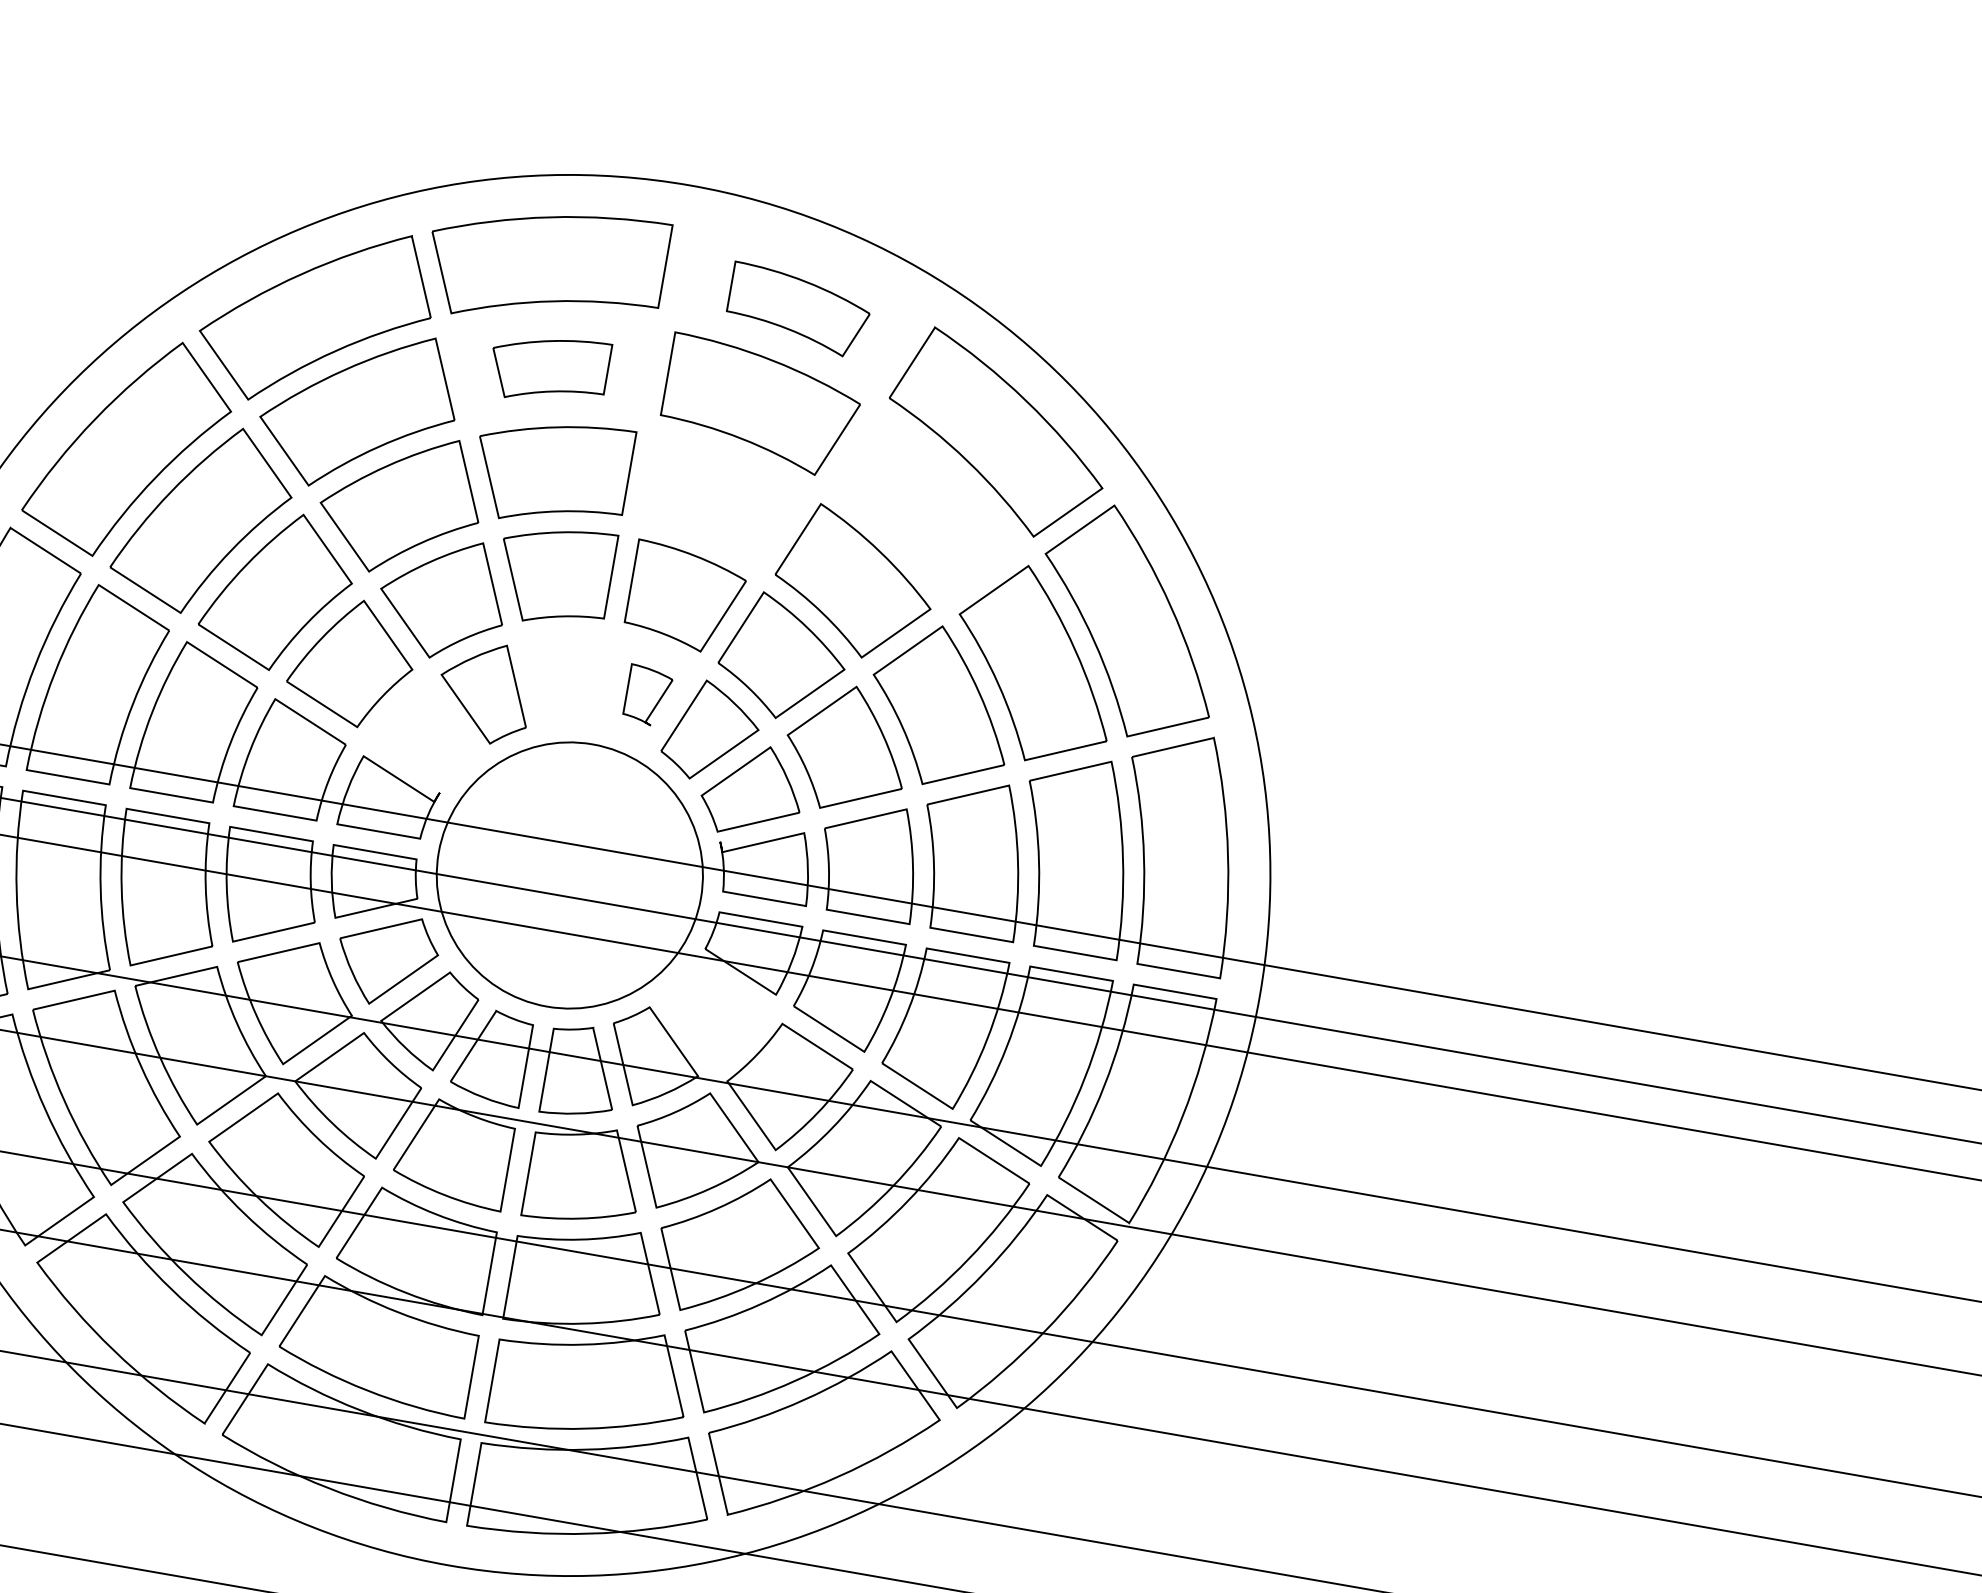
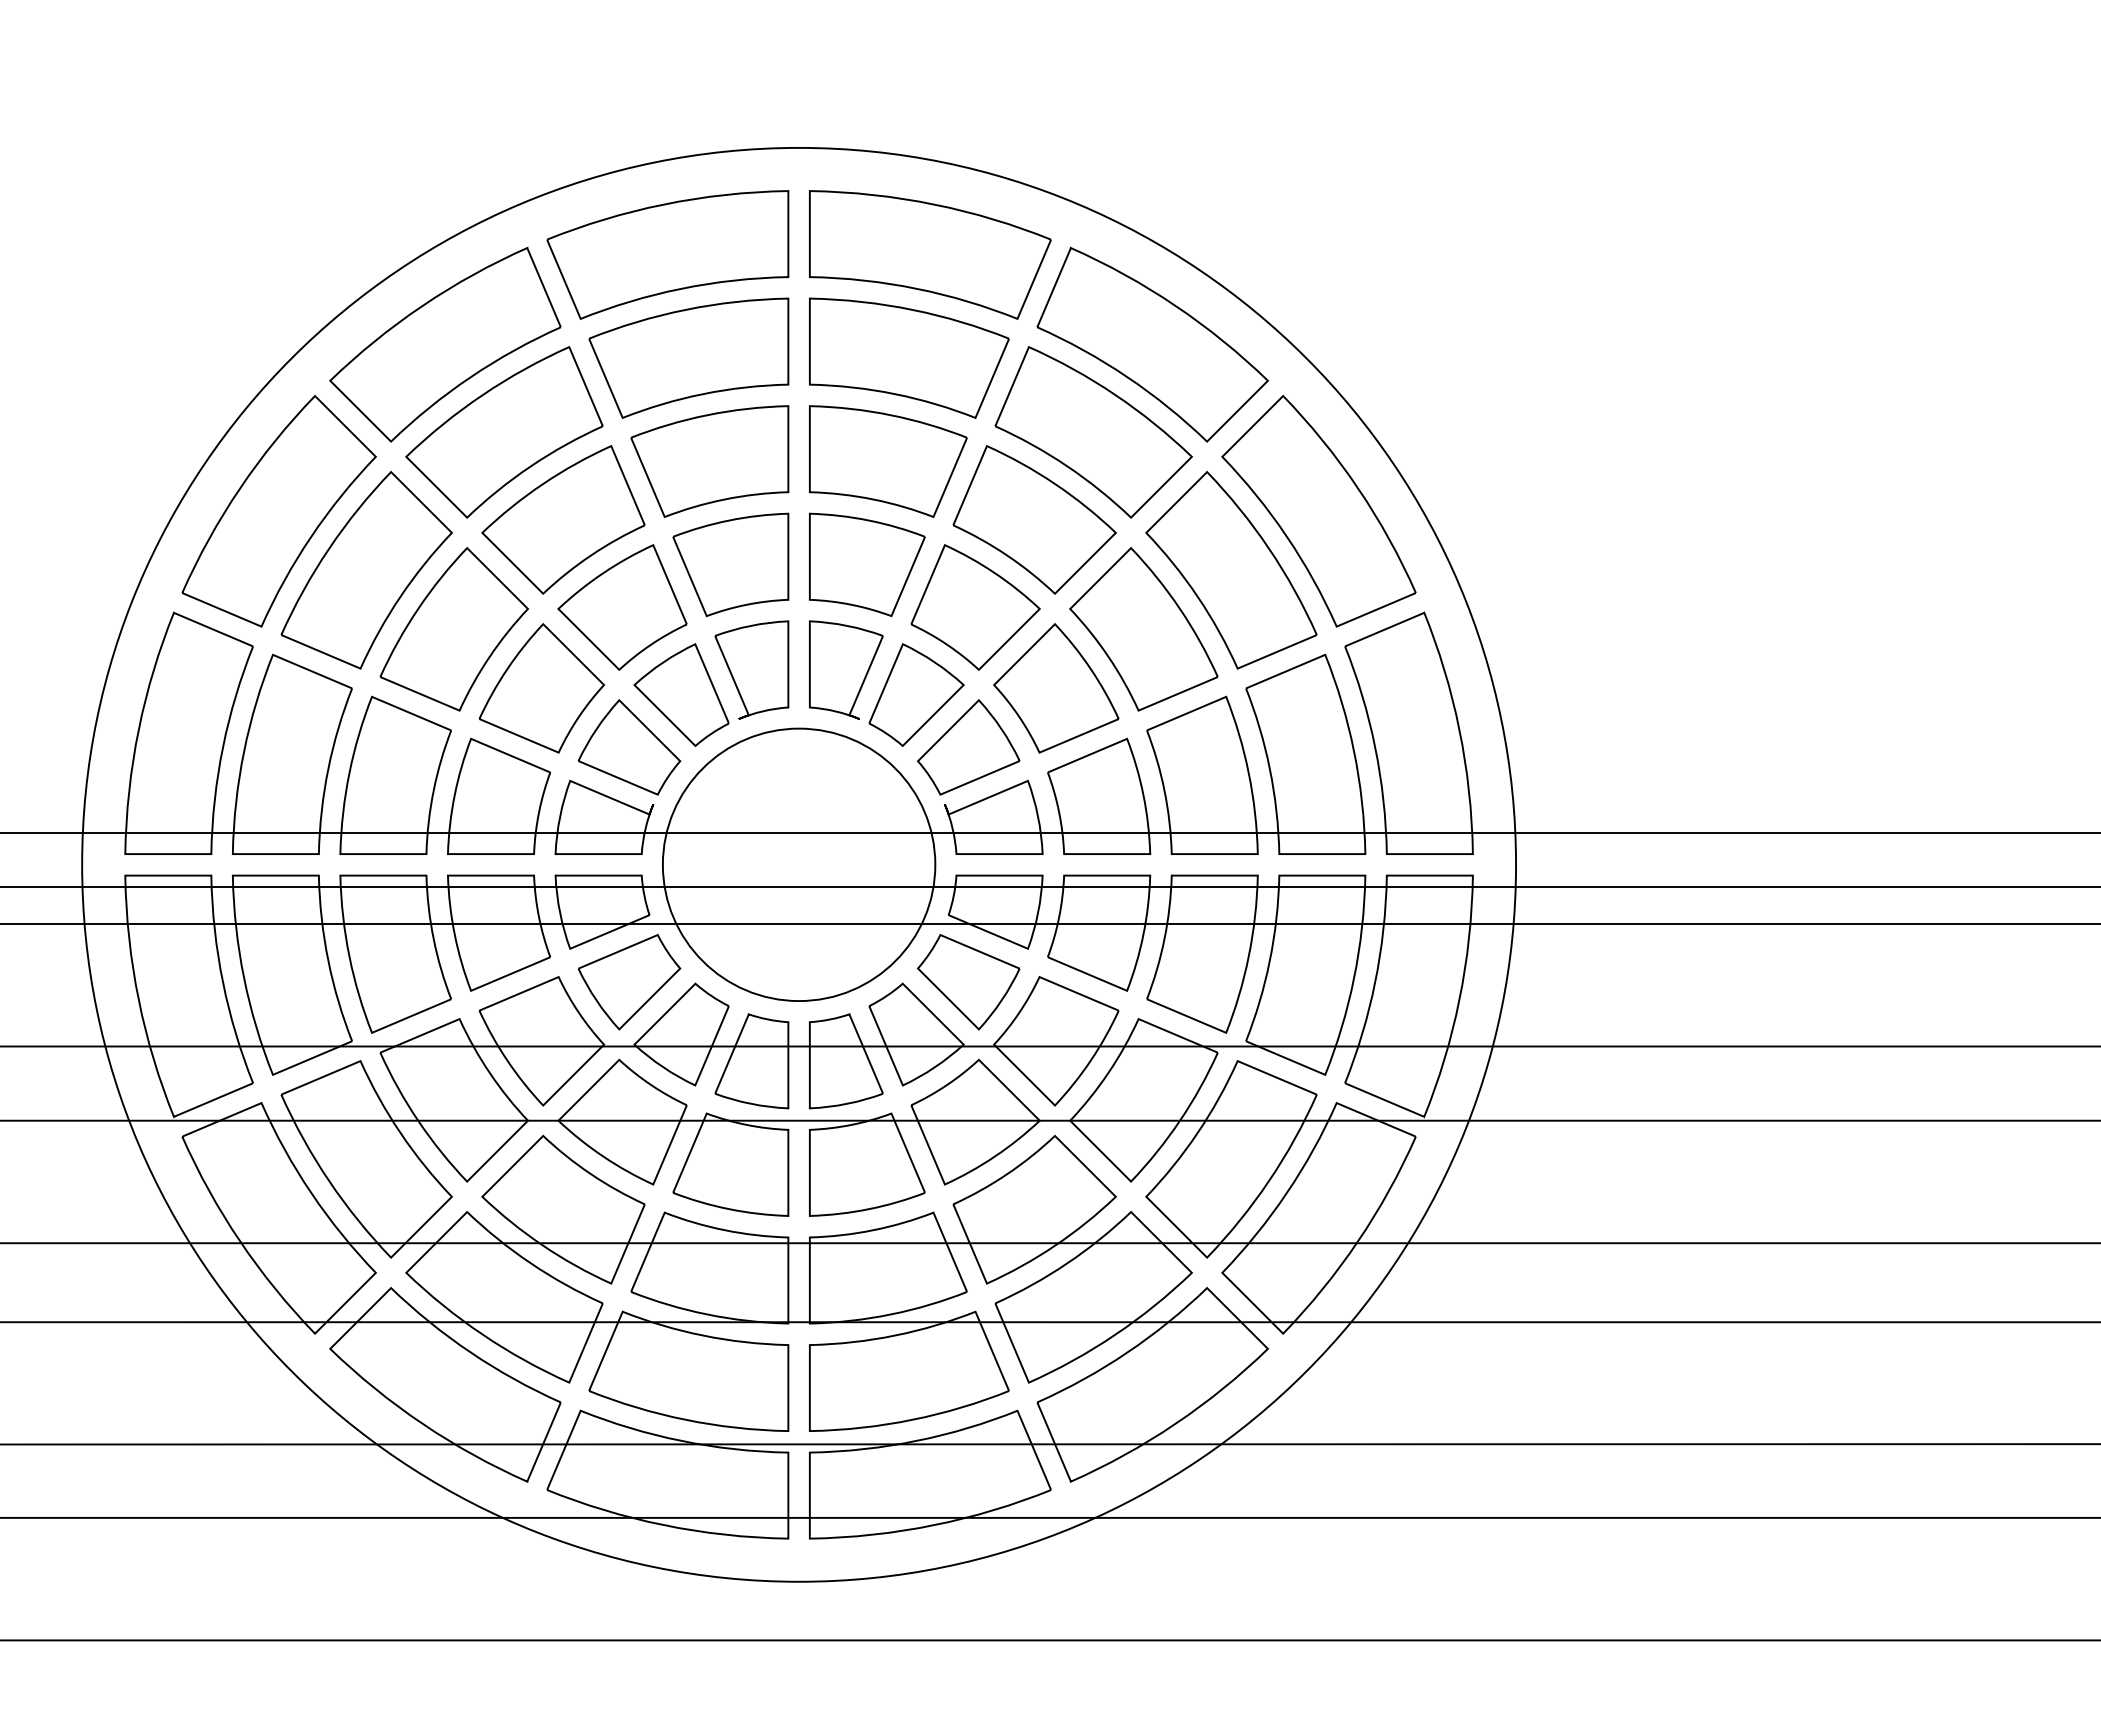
part: (798, 310) -> (930, 254), size x1.67
part: (548, 368) -> (688, 357), size x1.67
part: (723, 502) -> (888, 461), added
part: (925, 508) -> (1093, 432), added
part: (556, 679) -> (751, 669), added
part: (648, 695) -> (846, 669), size x1.67
part: (426, 734) -> (629, 747), added
part: (713, 1017) -> (968, 982), added

